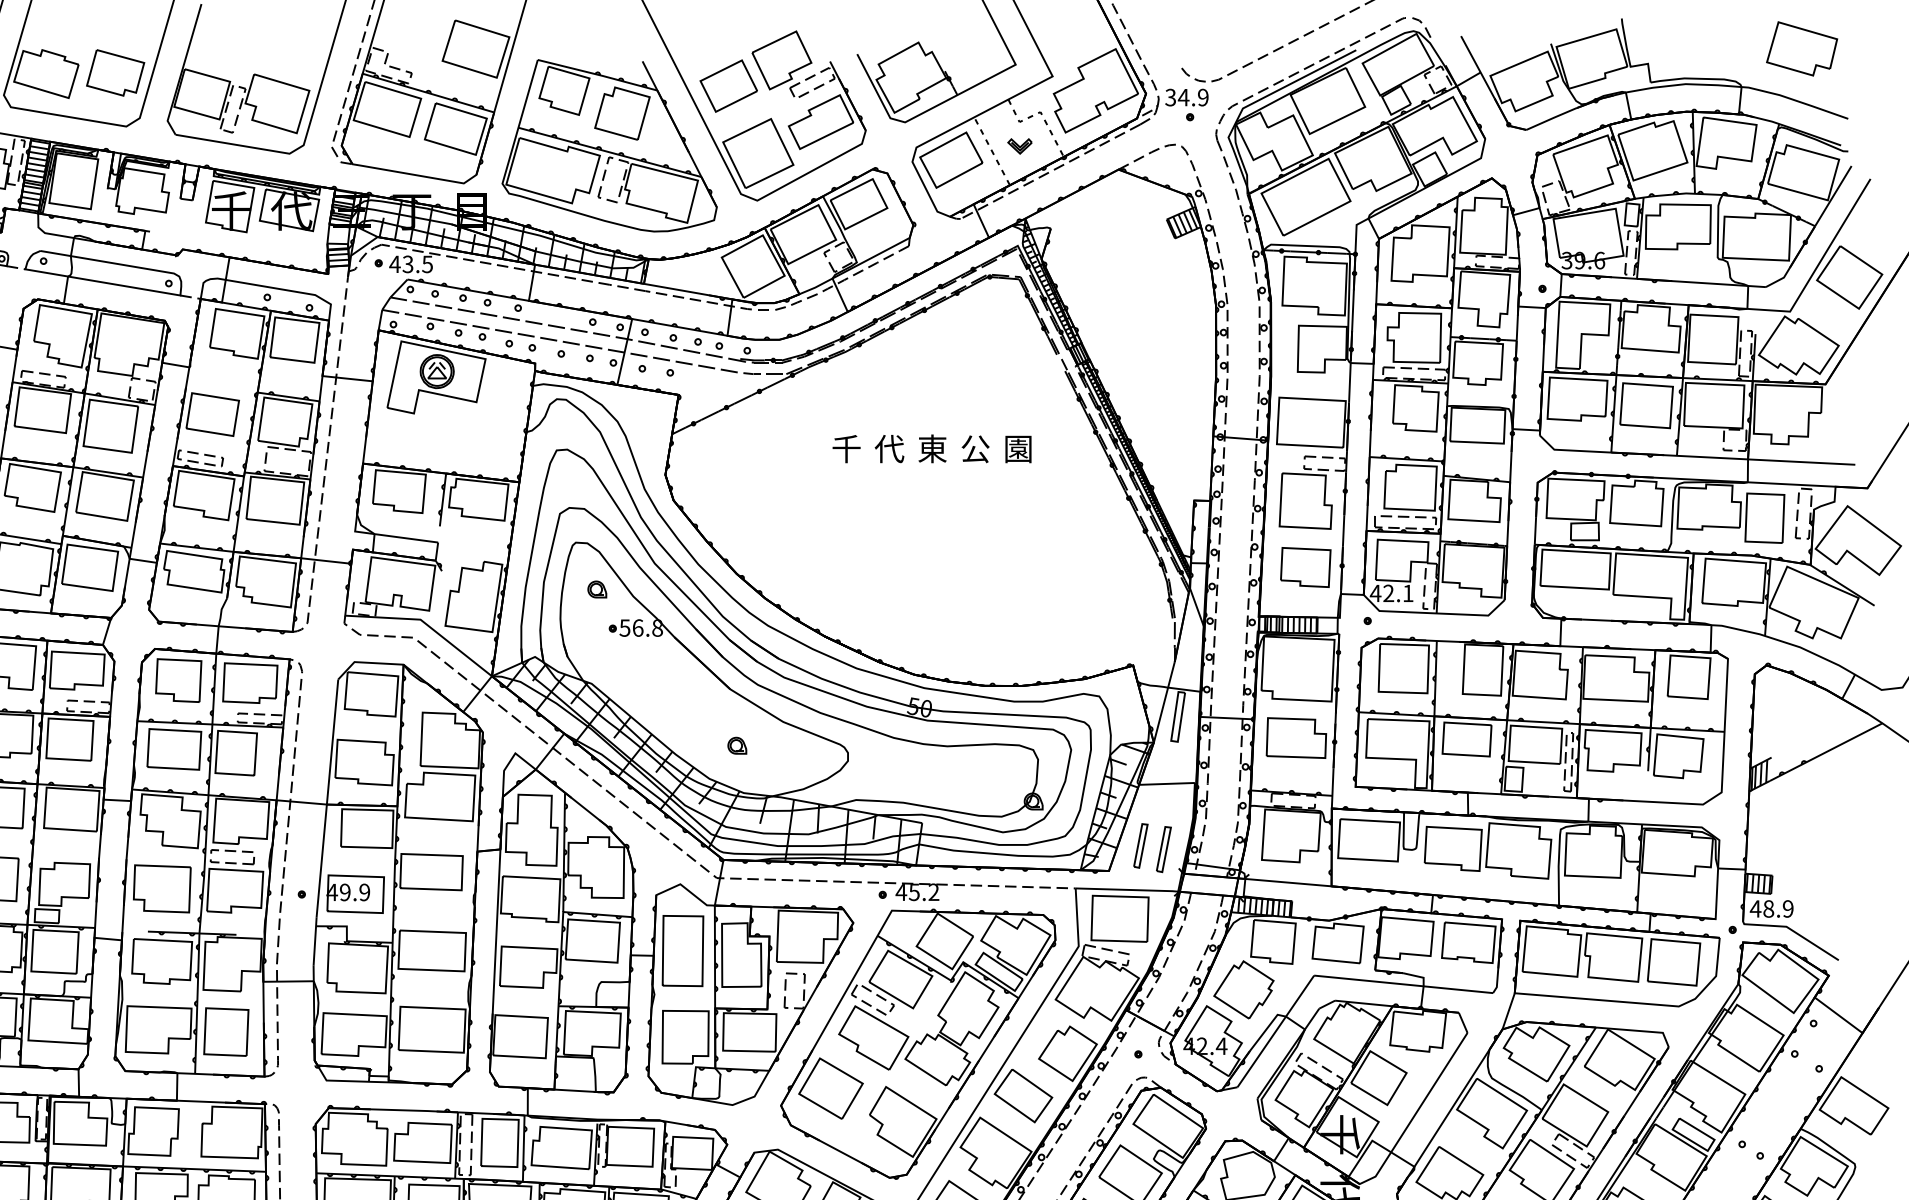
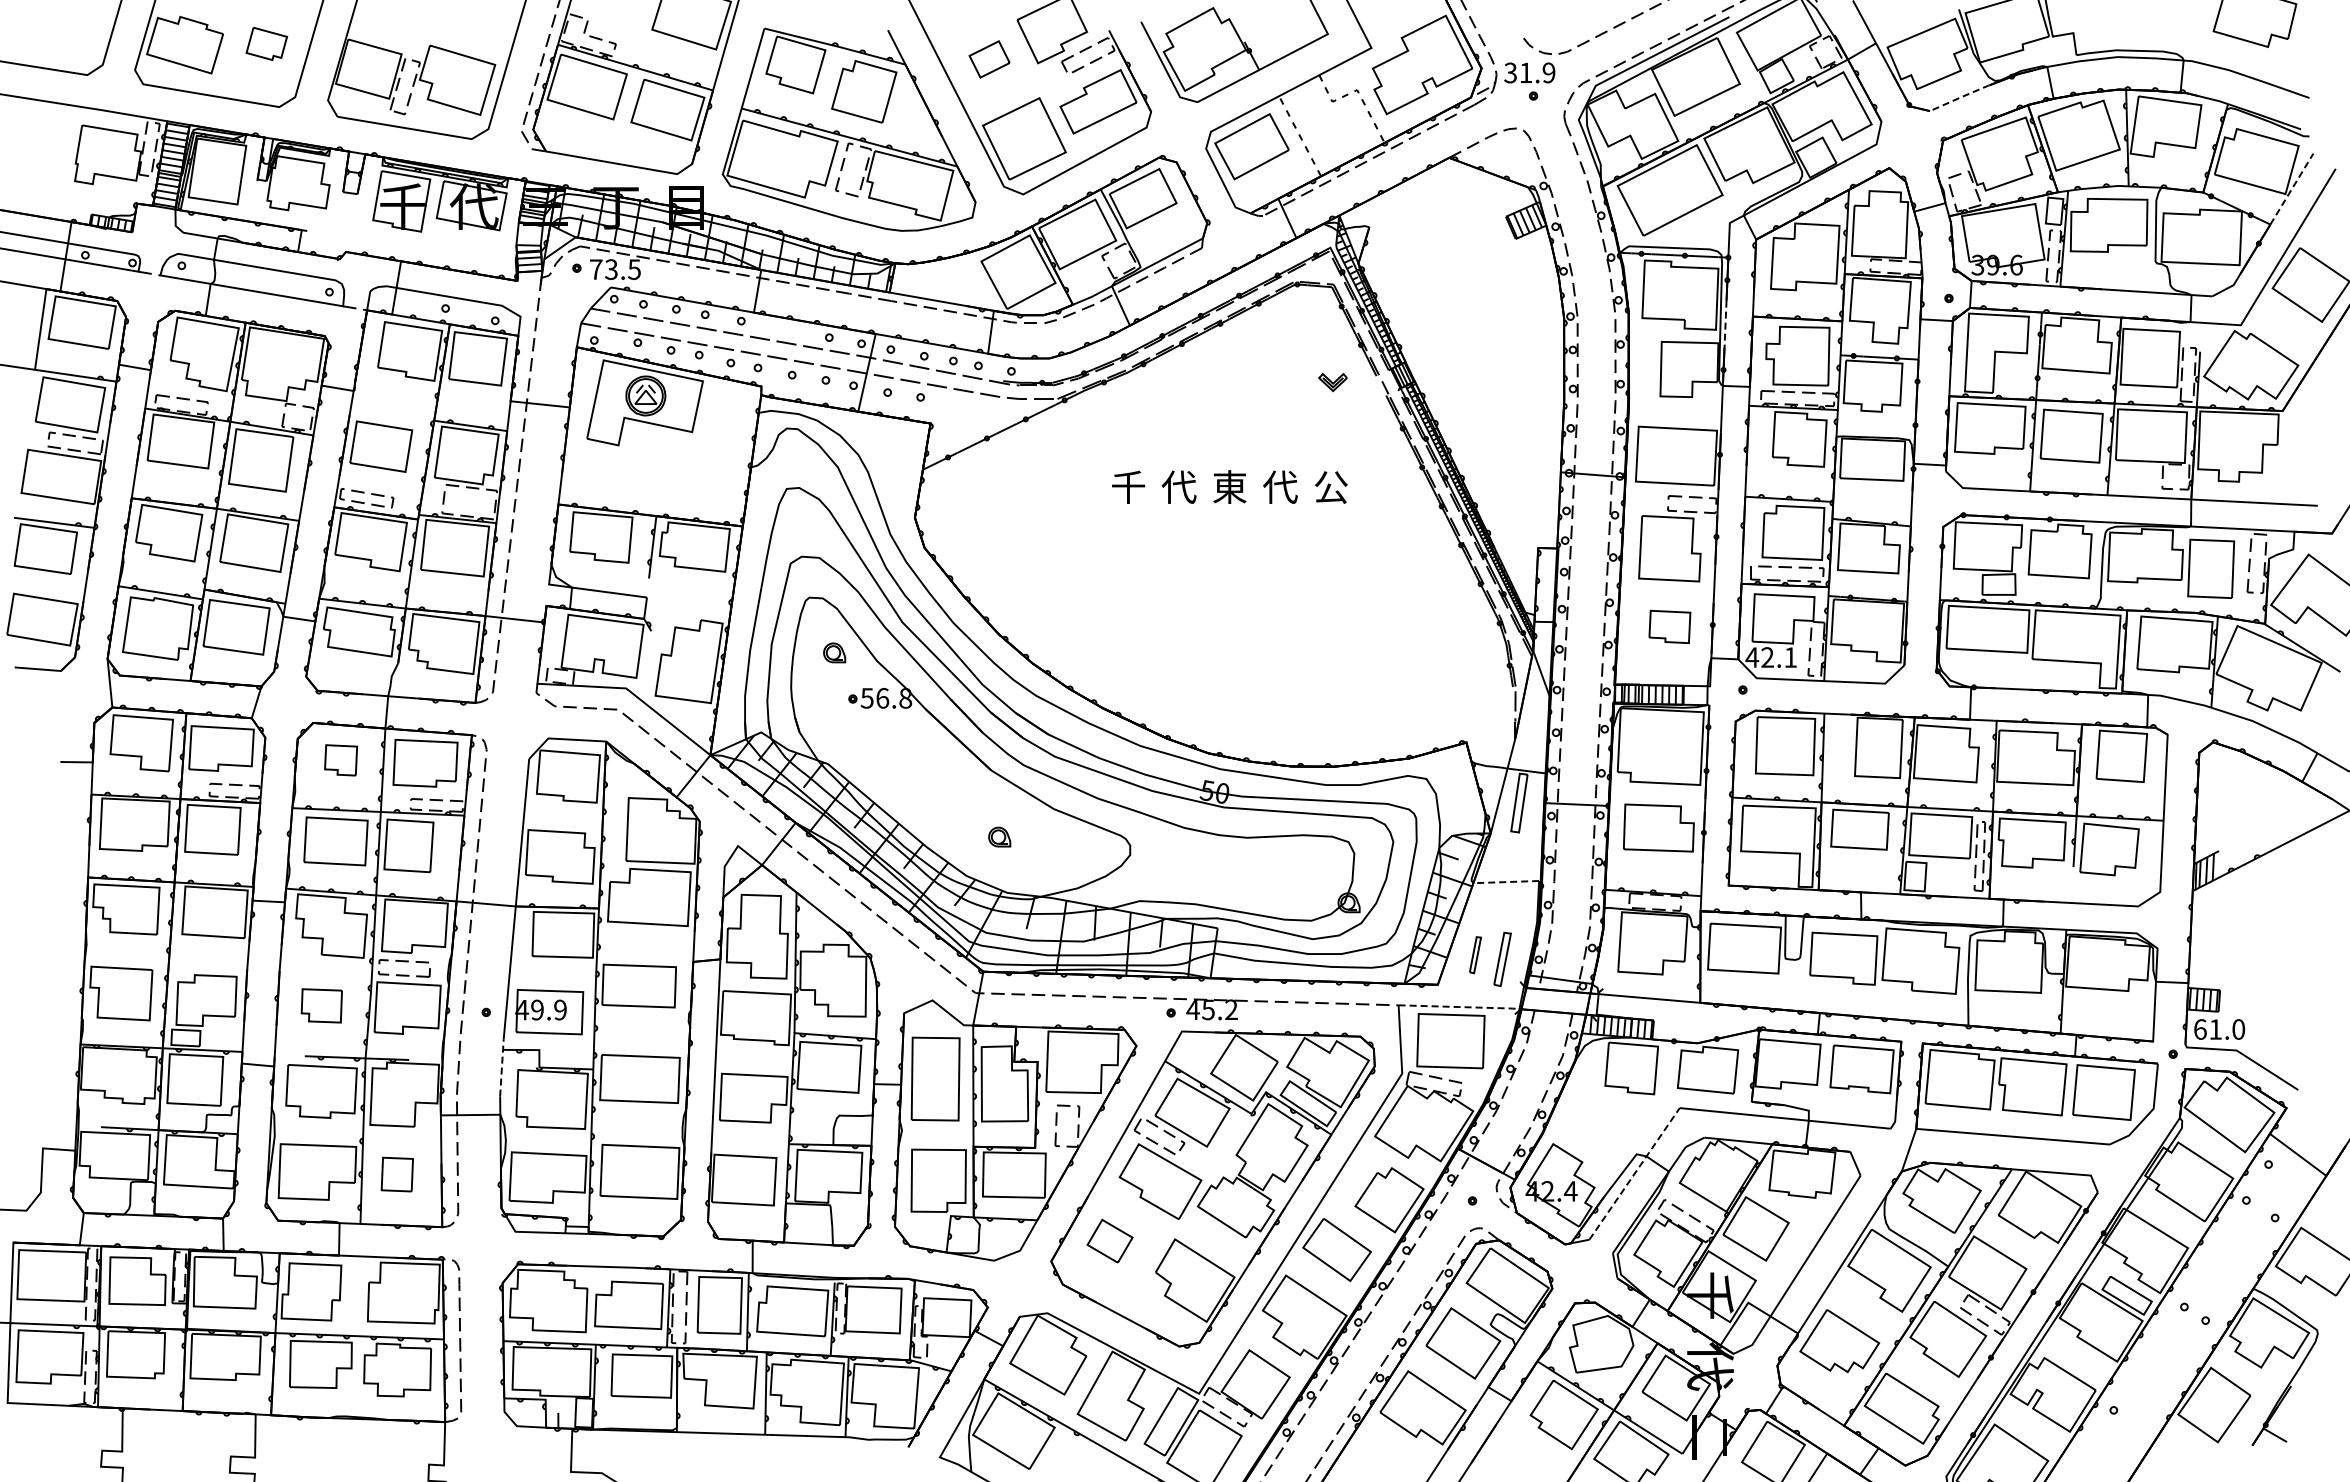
part: (115, 72) -> (266, 43), size x0.6
part: (728, 86) -> (989, 59), size x0.6
text: (1183, 97) -> (1525, 72), 34.9 -> 31.9
line: (1552, 118) -> (1960, 97), solid -> dashed
part: (1019, 146) -> (1332, 382), moved
line: (1833, 195) -> (2292, 188), solid -> dashed
text: (394, 264) -> (595, 269), 43.5 -> 73.5
line: (1352, 310) -> (1725, 324), solid -> dashed
text: (975, 448) -> (1280, 486), 公 -> 代
text: (1017, 449) -> (1330, 487), 園 -> 公
part: (1305, 567) -> (1669, 626), size x0.7
part: (178, 680) -> (340, 760), size x0.6
line: (1167, 784) -> (1506, 882), solid -> dashed
part: (1140, 845) -> (1475, 954), size x0.7
part: (162, 888) -> (321, 1005), size x0.6
line: (1129, 890) -> (1461, 1007), solid -> dashed
text: (1771, 908) -> (2219, 1029), 48.9 -> 61.0
line: (315, 940) -> (502, 1066), solid -> dashed
part: (1243, 989) -> (1596, 1124), removed
part: (226, 1031) -> (397, 1174), size x0.6
line: (1275, 1031) -> (1634, 1173), solid -> dashed
part: (830, 1087) -> (1109, 1240), size x0.6

